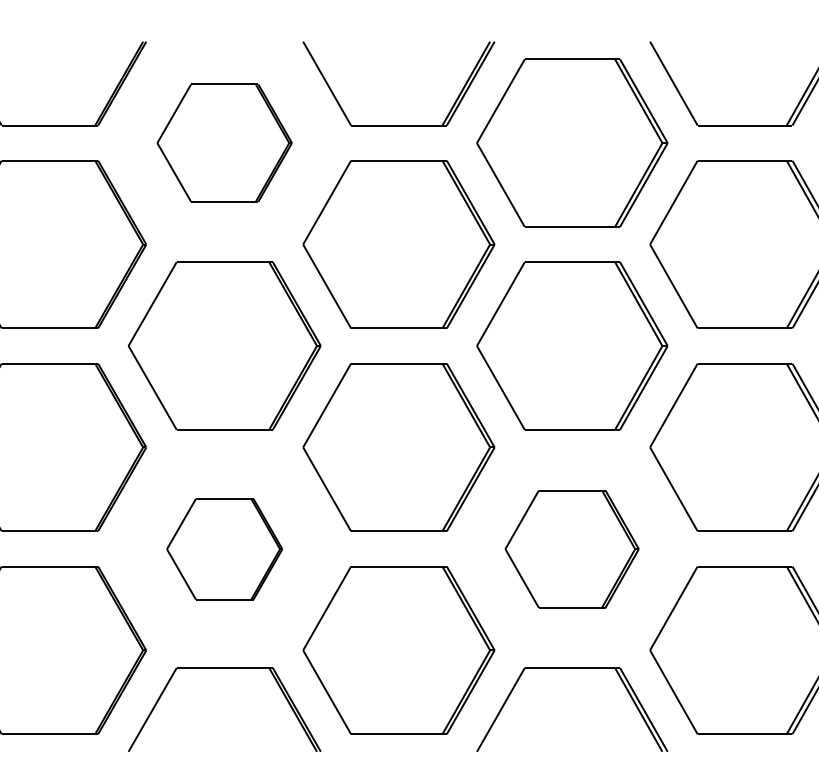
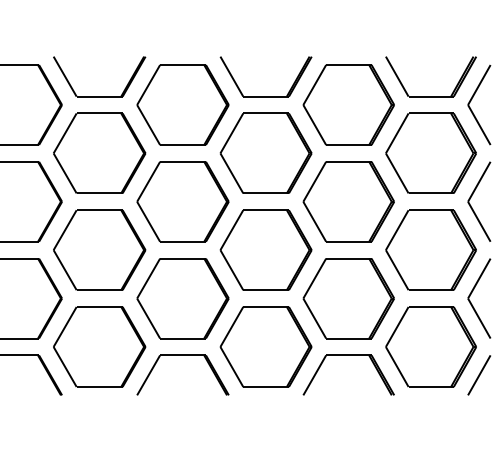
part: (223, 142) -> (182, 104), size x1.43
part: (223, 548) -> (182, 298), size x1.67
part: (571, 548) -> (348, 298), size x1.43

